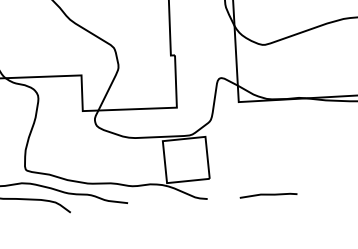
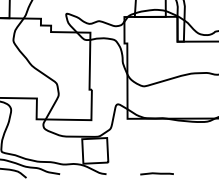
line: (267, 194) -> (156, 173), moved

